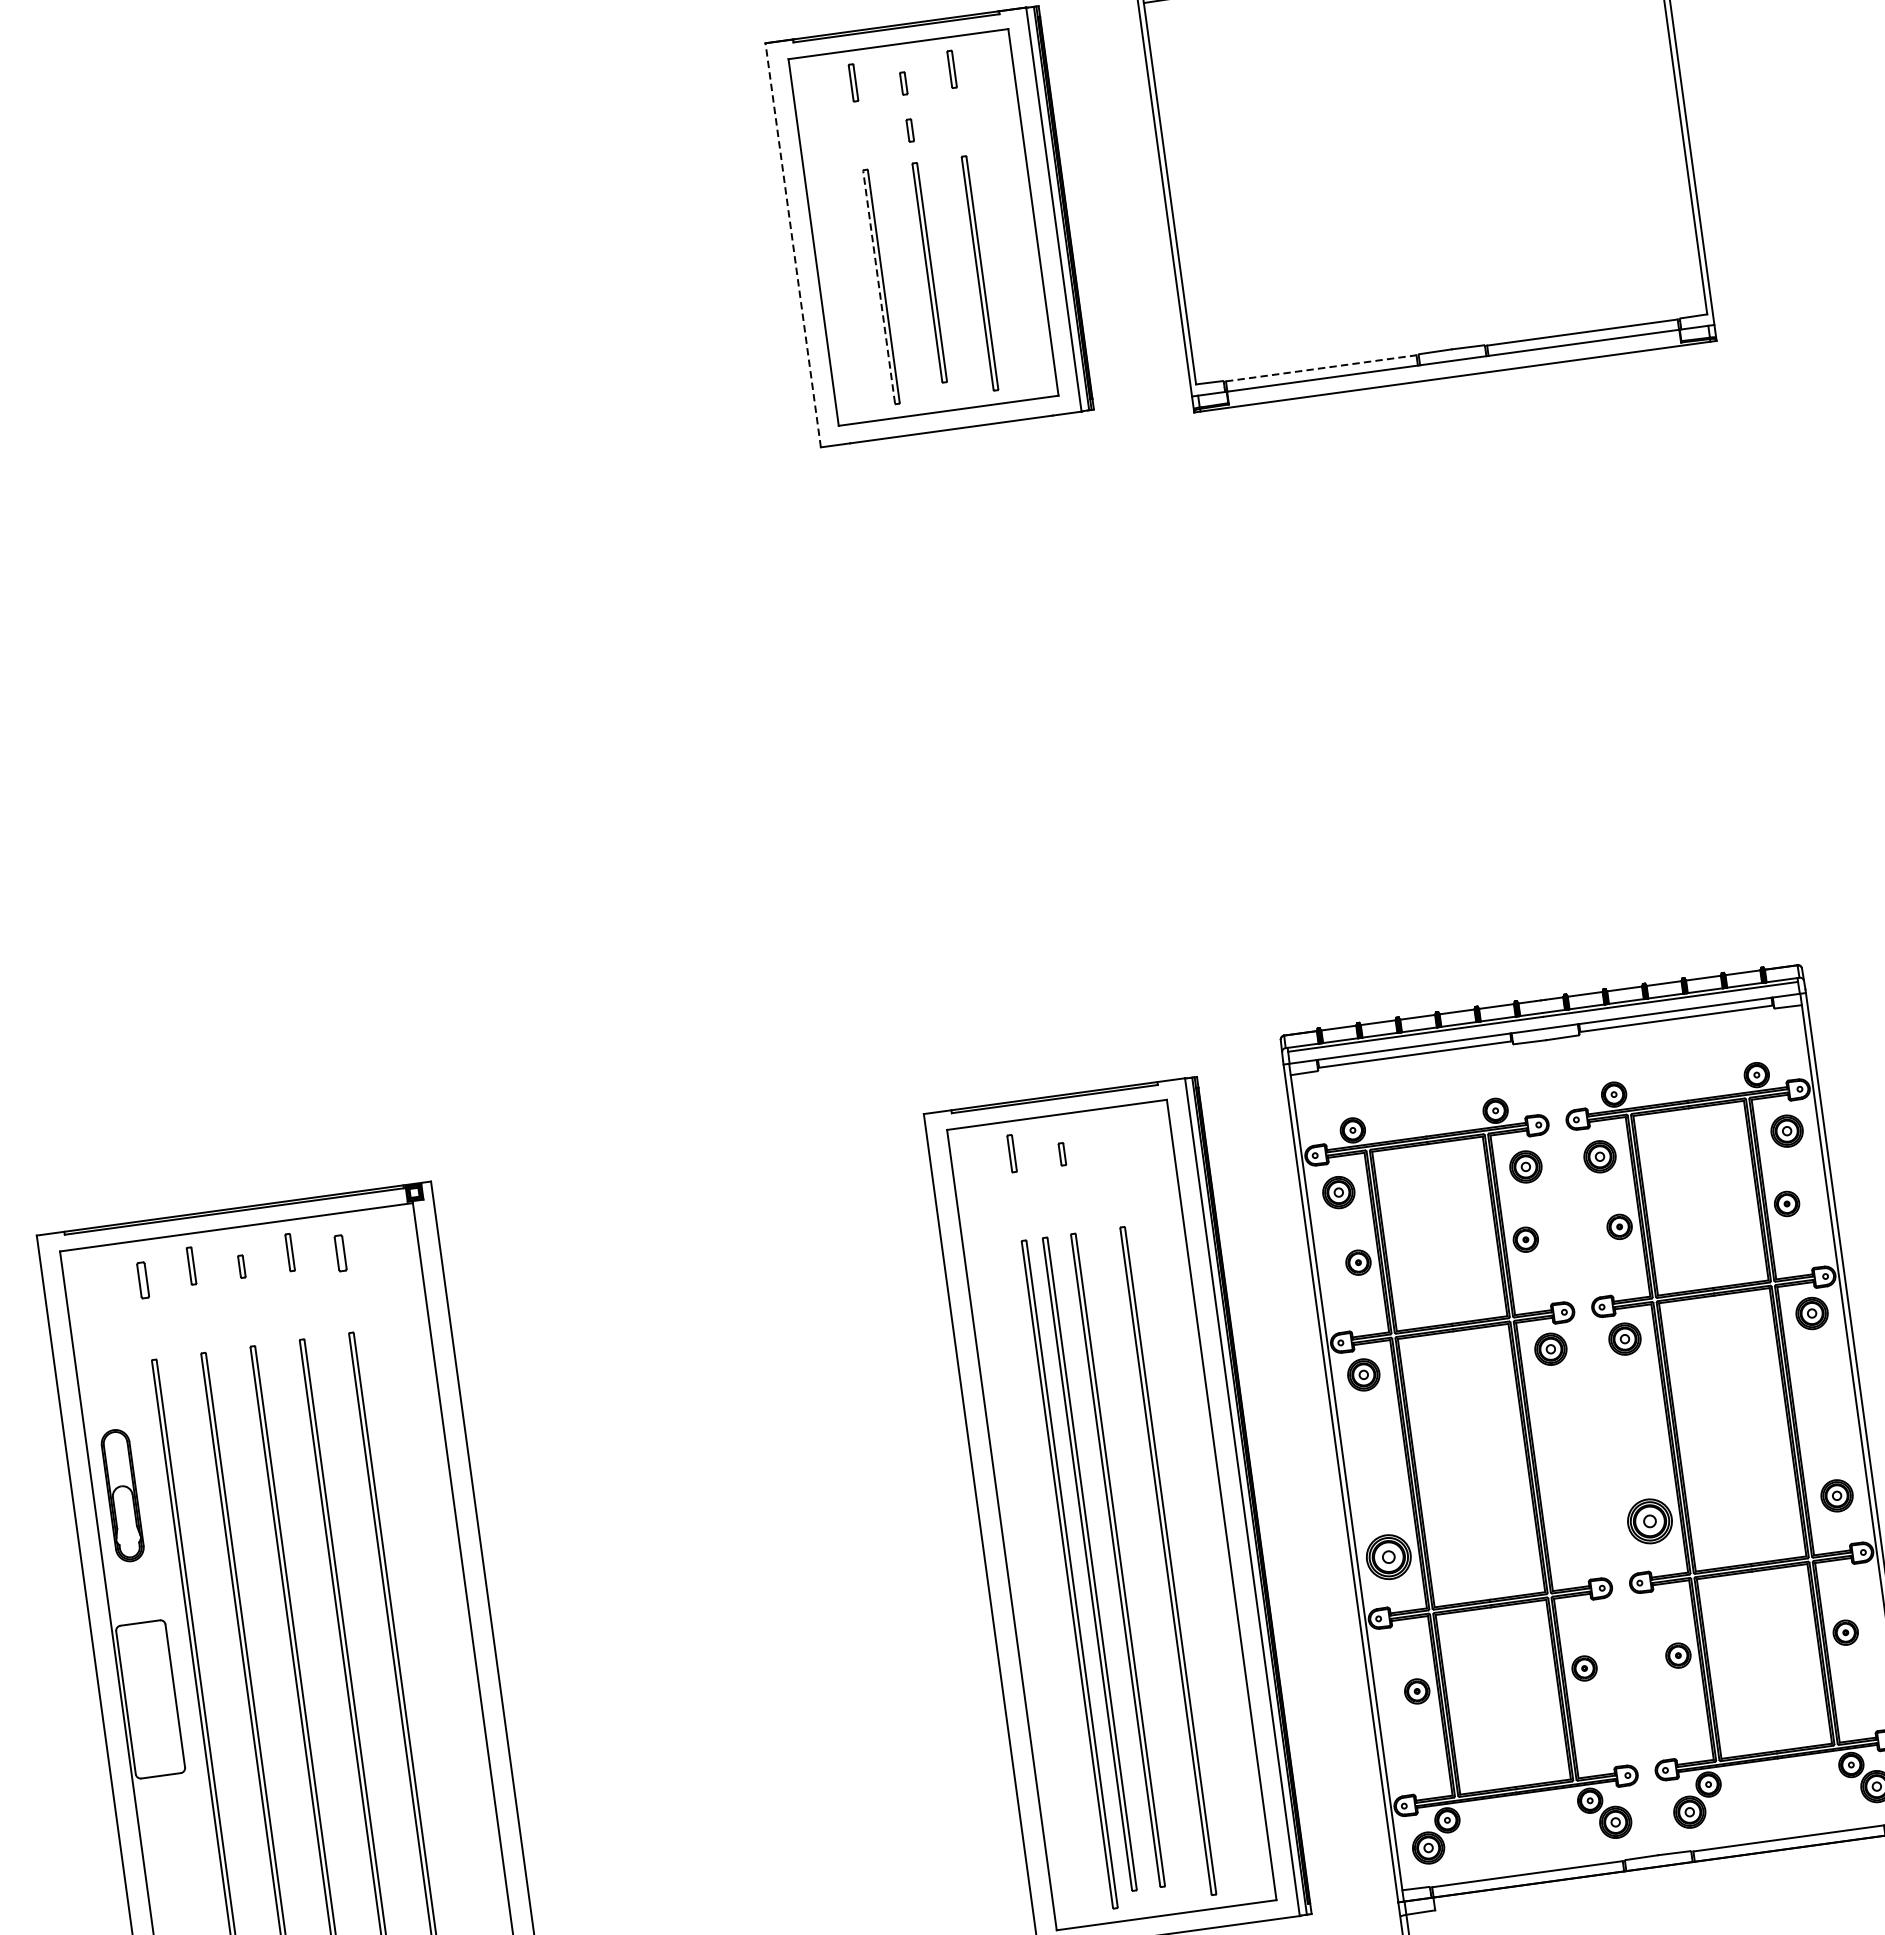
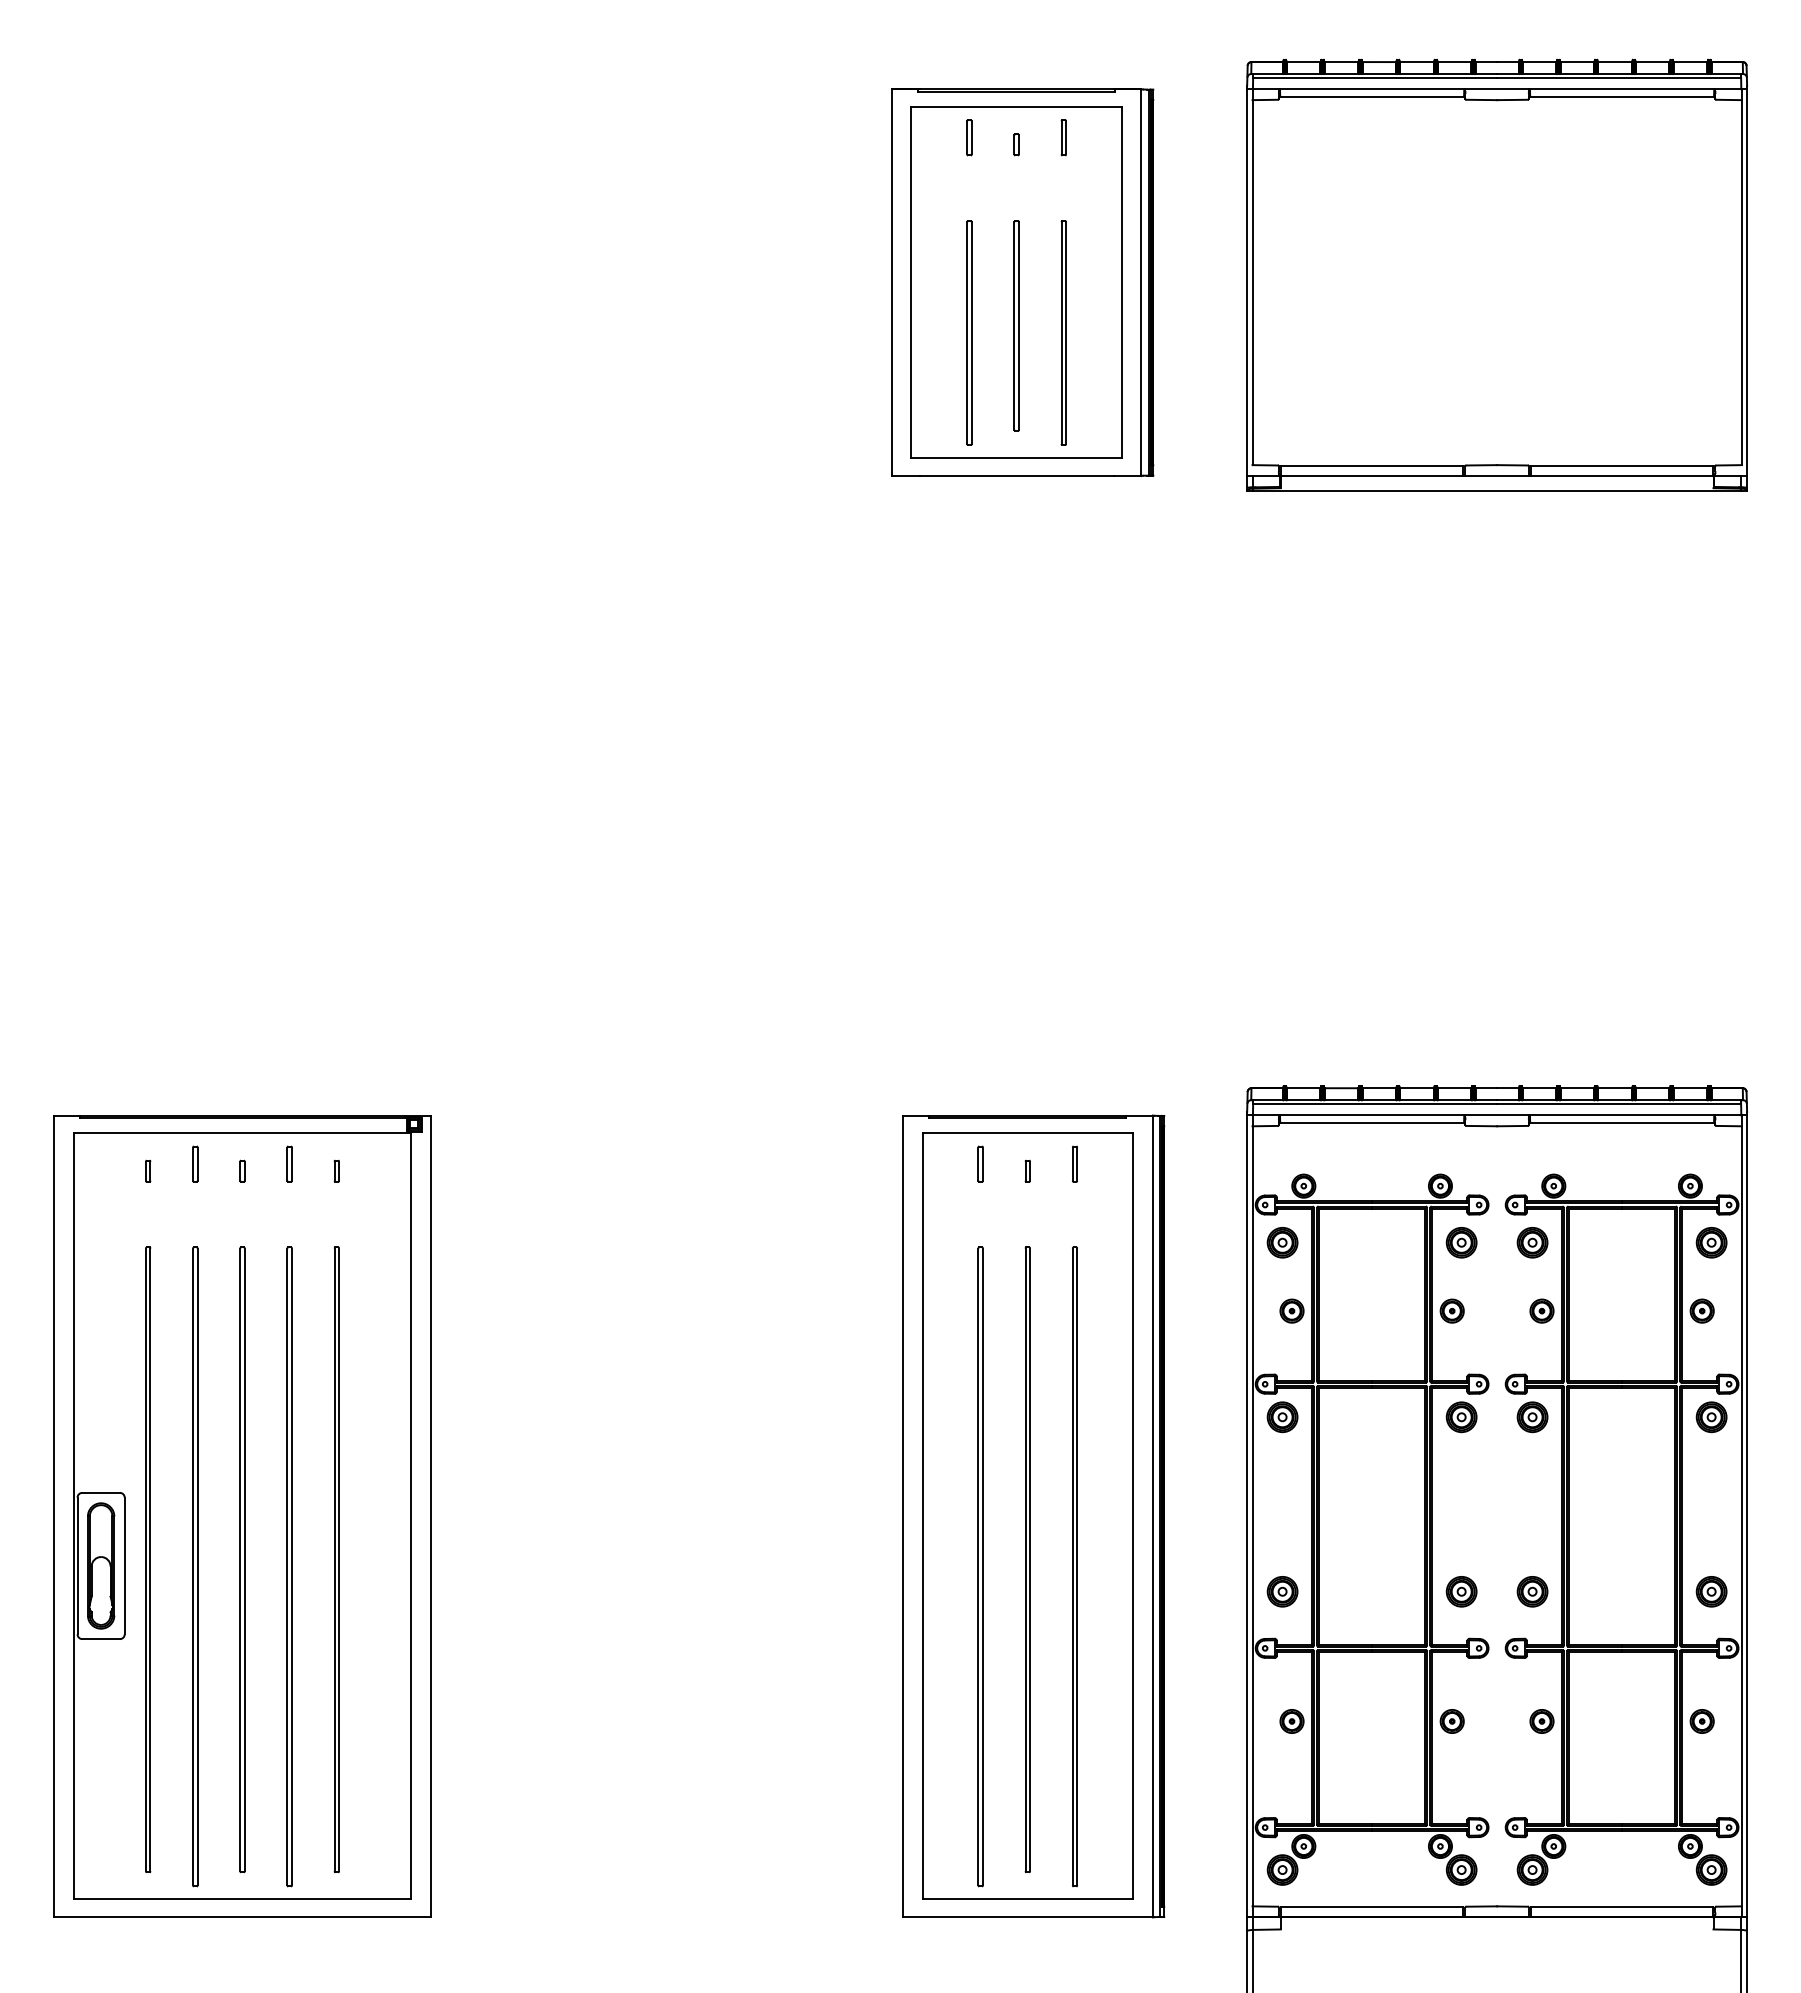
part: (910, 130) -> (1016, 189), removed
line: (792, 245) -> (891, 282), dashed -> solid
line: (879, 287) -> (967, 333), dashed -> solid
line: (1321, 368) -> (1372, 466), dashed -> solid
part: (1110, 1139) -> (1074, 1163), added
part: (339, 1252) -> (336, 1170), size x0.62
part: (143, 1279) -> (148, 1170), size x0.62
part: (123, 1495) -> (101, 1565), moved
part: (1649, 1521) -> (1532, 1591), size x0.71
part: (1575, 1531) -> (1461, 1591), added
part: (1388, 1556) -> (1282, 1591), size x0.71
part: (1089, 1563) -> (1000, 1559), removed

